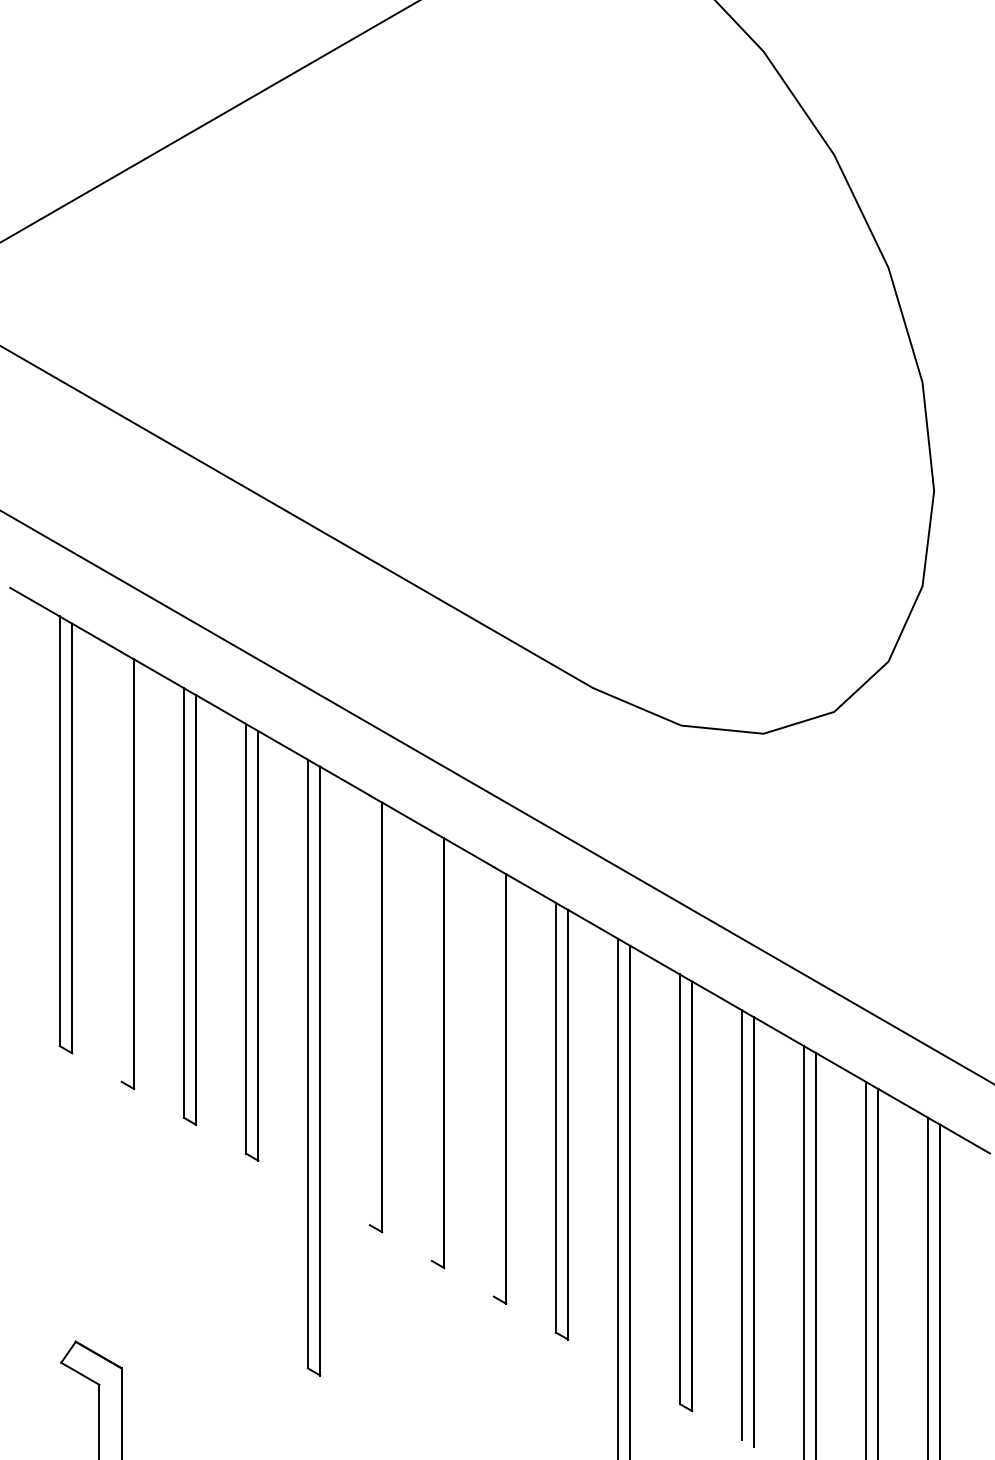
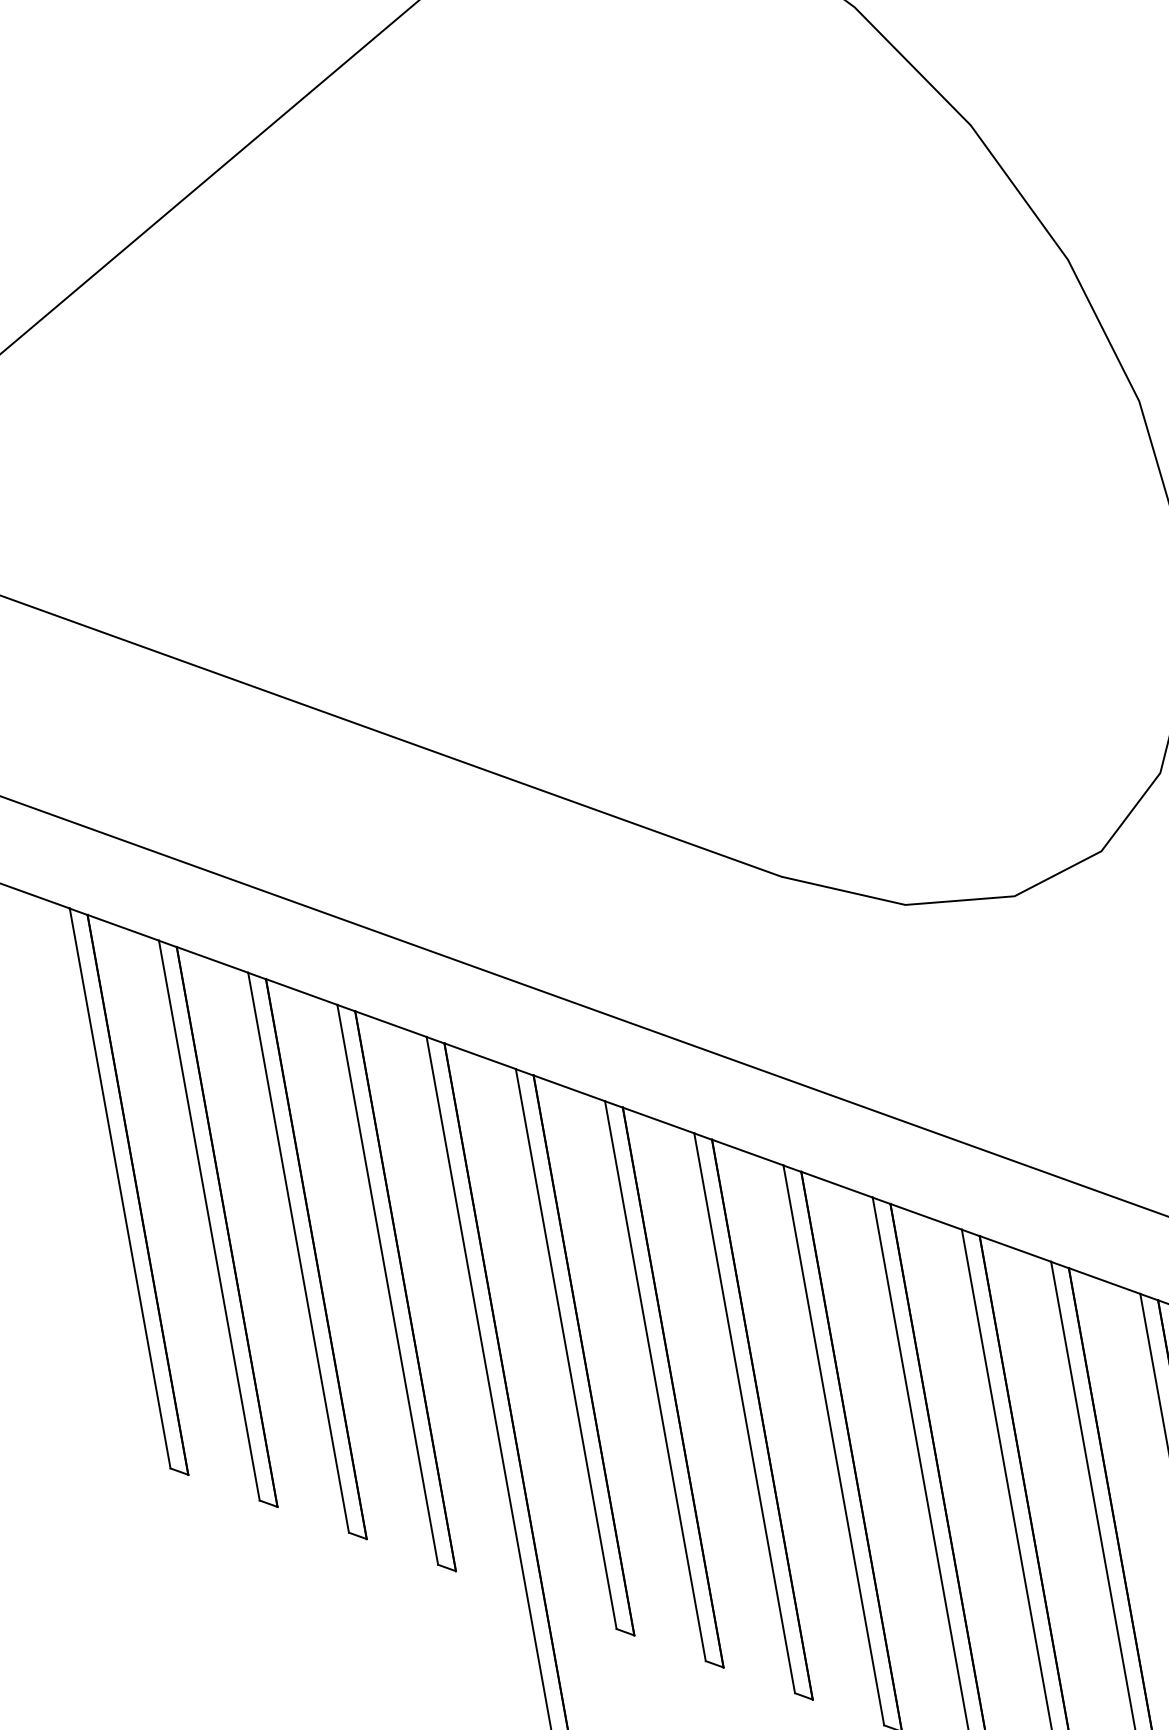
line: (121, 866) -> (208, 1219), added
line: (369, 1010) -> (565, 1349), added
line: (431, 1045) -> (654, 1380), added
line: (493, 1081) -> (744, 1412), added

